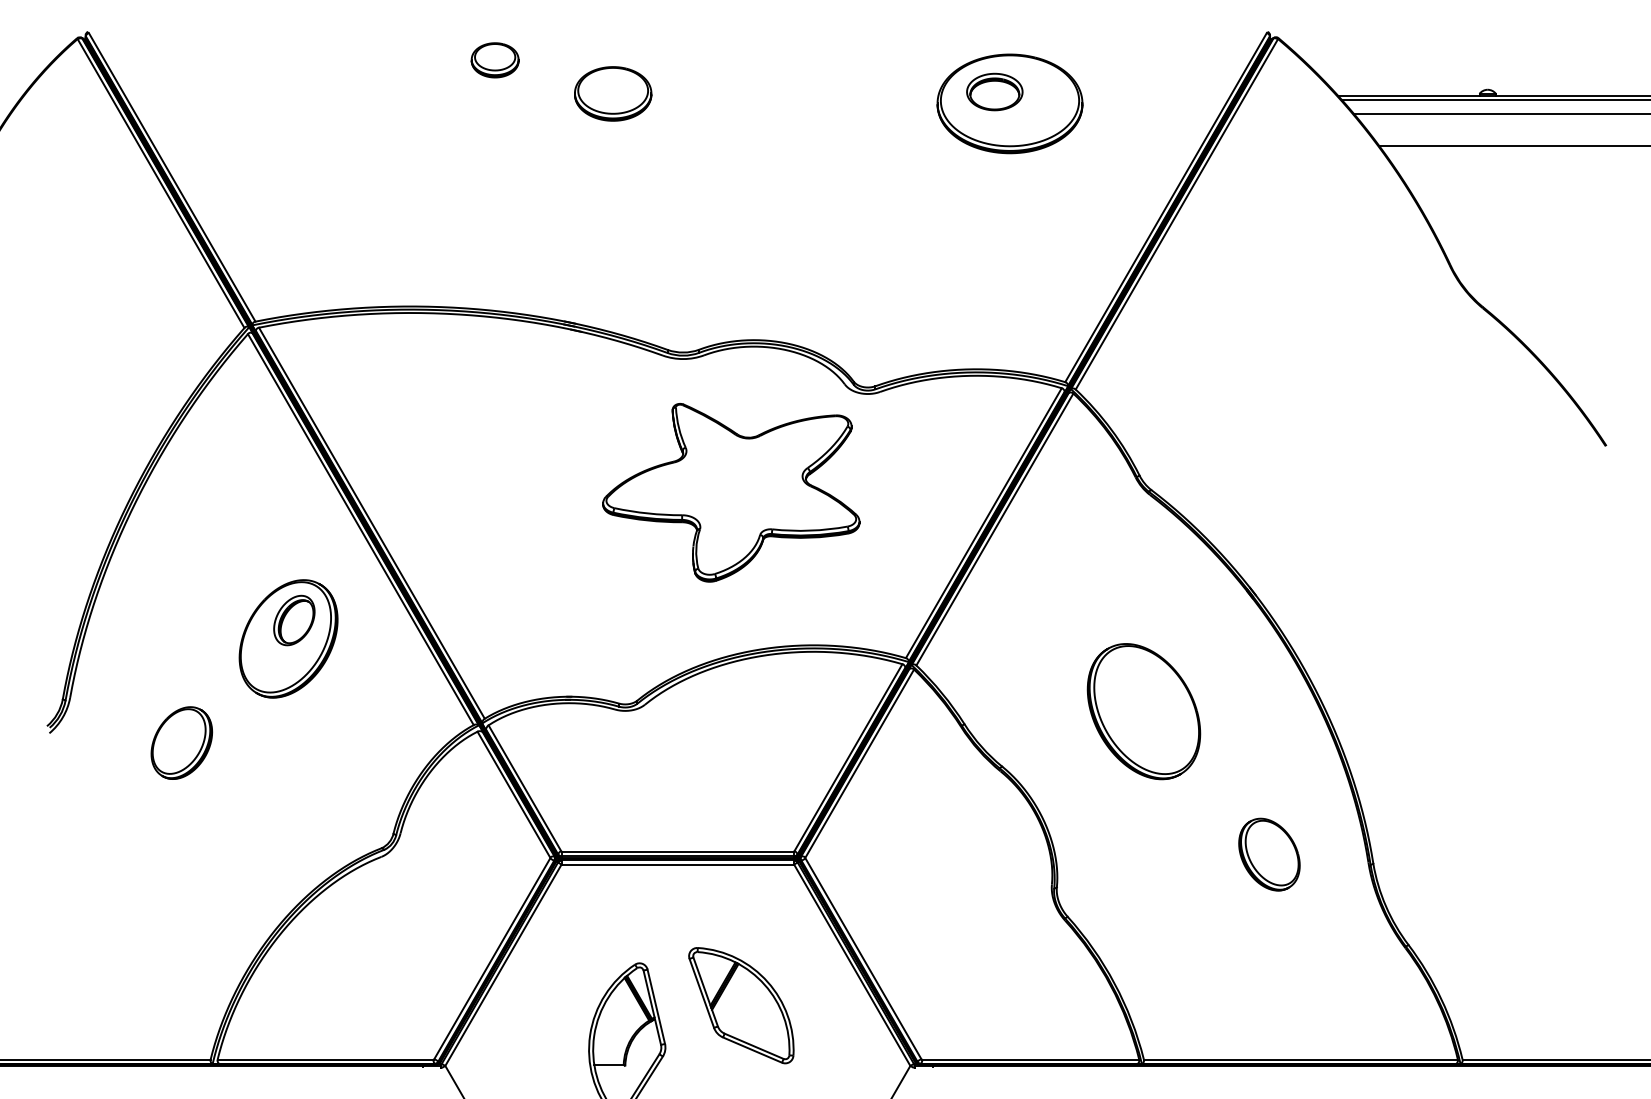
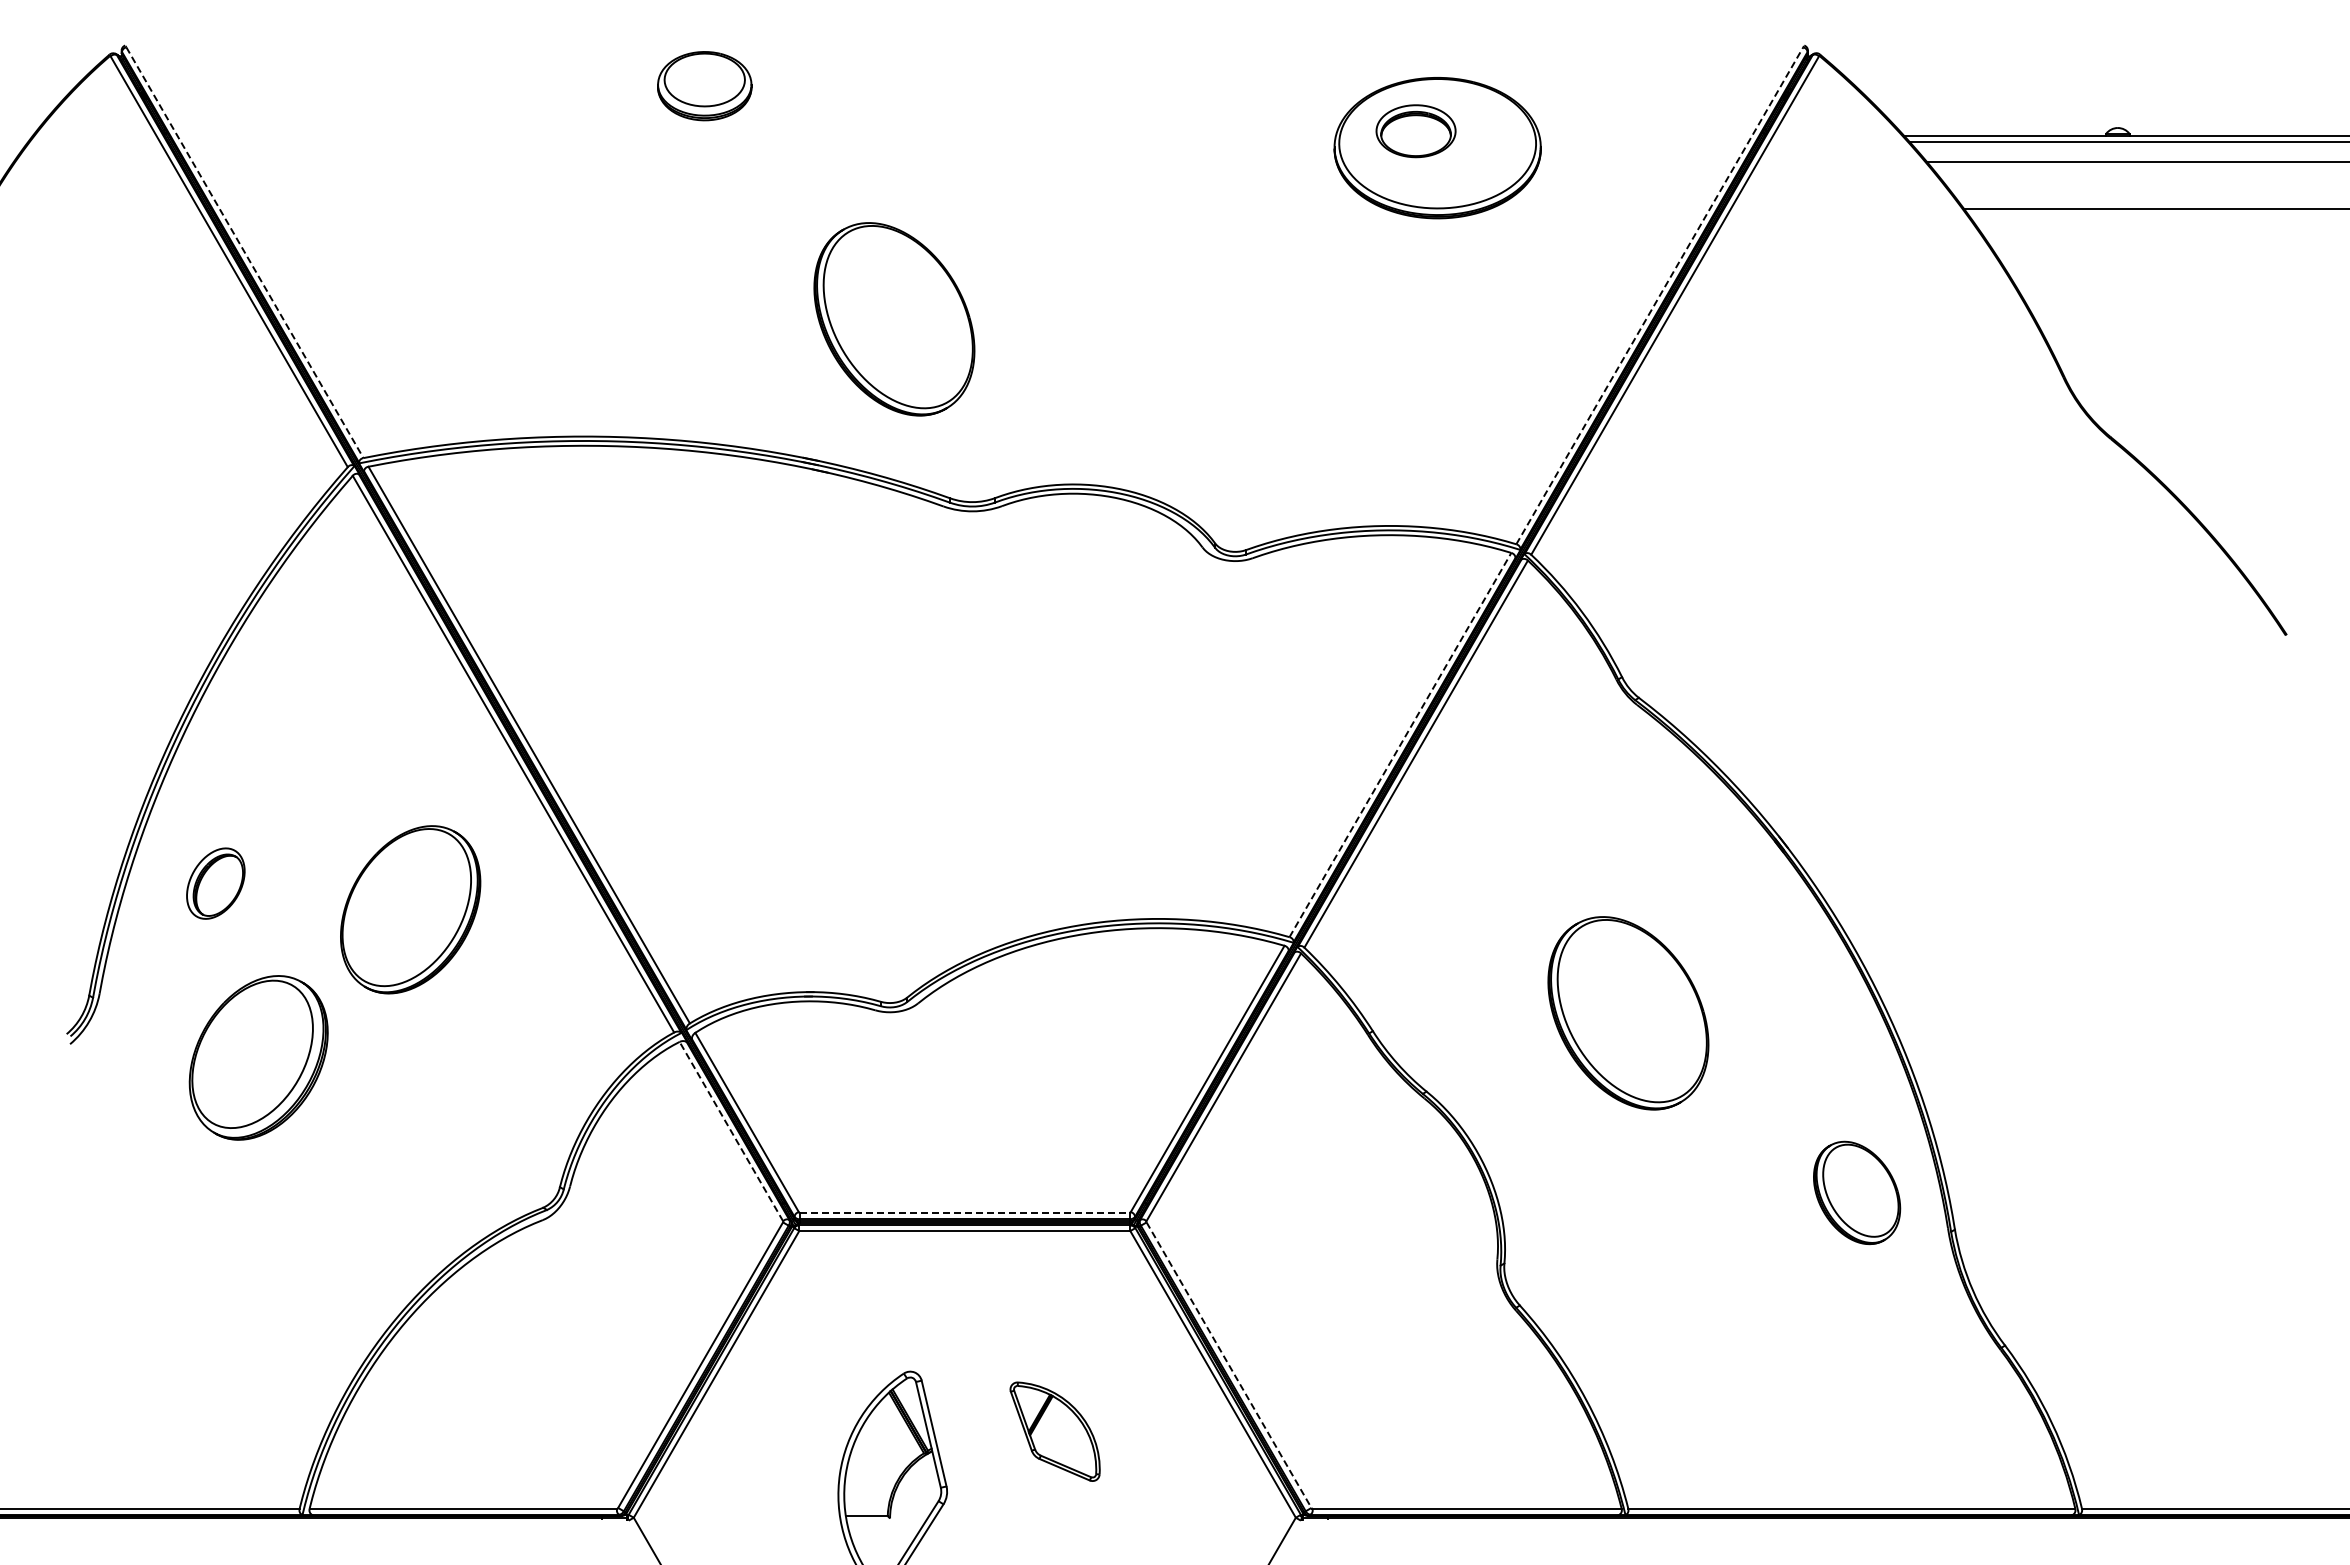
part: (495, 59) -> (704, 85), size x1.4
part: (613, 93) -> (872, 133), removed
line: (172, 177) -> (245, 253), solid -> dashed
line: (1165, 207) -> (1659, 295), solid -> dashed
part: (628, 224) -> (894, 319), added
part: (731, 492) -> (1040, 701), removed
line: (983, 523) -> (1400, 745), solid -> dashed
part: (294, 620) -> (215, 883), moved
part: (181, 743) -> (258, 1058), size x1.6
line: (513, 794) -> (731, 1131), solid -> dashed
line: (677, 851) -> (964, 1212), solid -> dashed
part: (1269, 854) -> (1857, 1192), moved
line: (863, 958) -> (1229, 1365), solid -> dashed
part: (740, 1005) -> (1054, 1431), size x0.6

